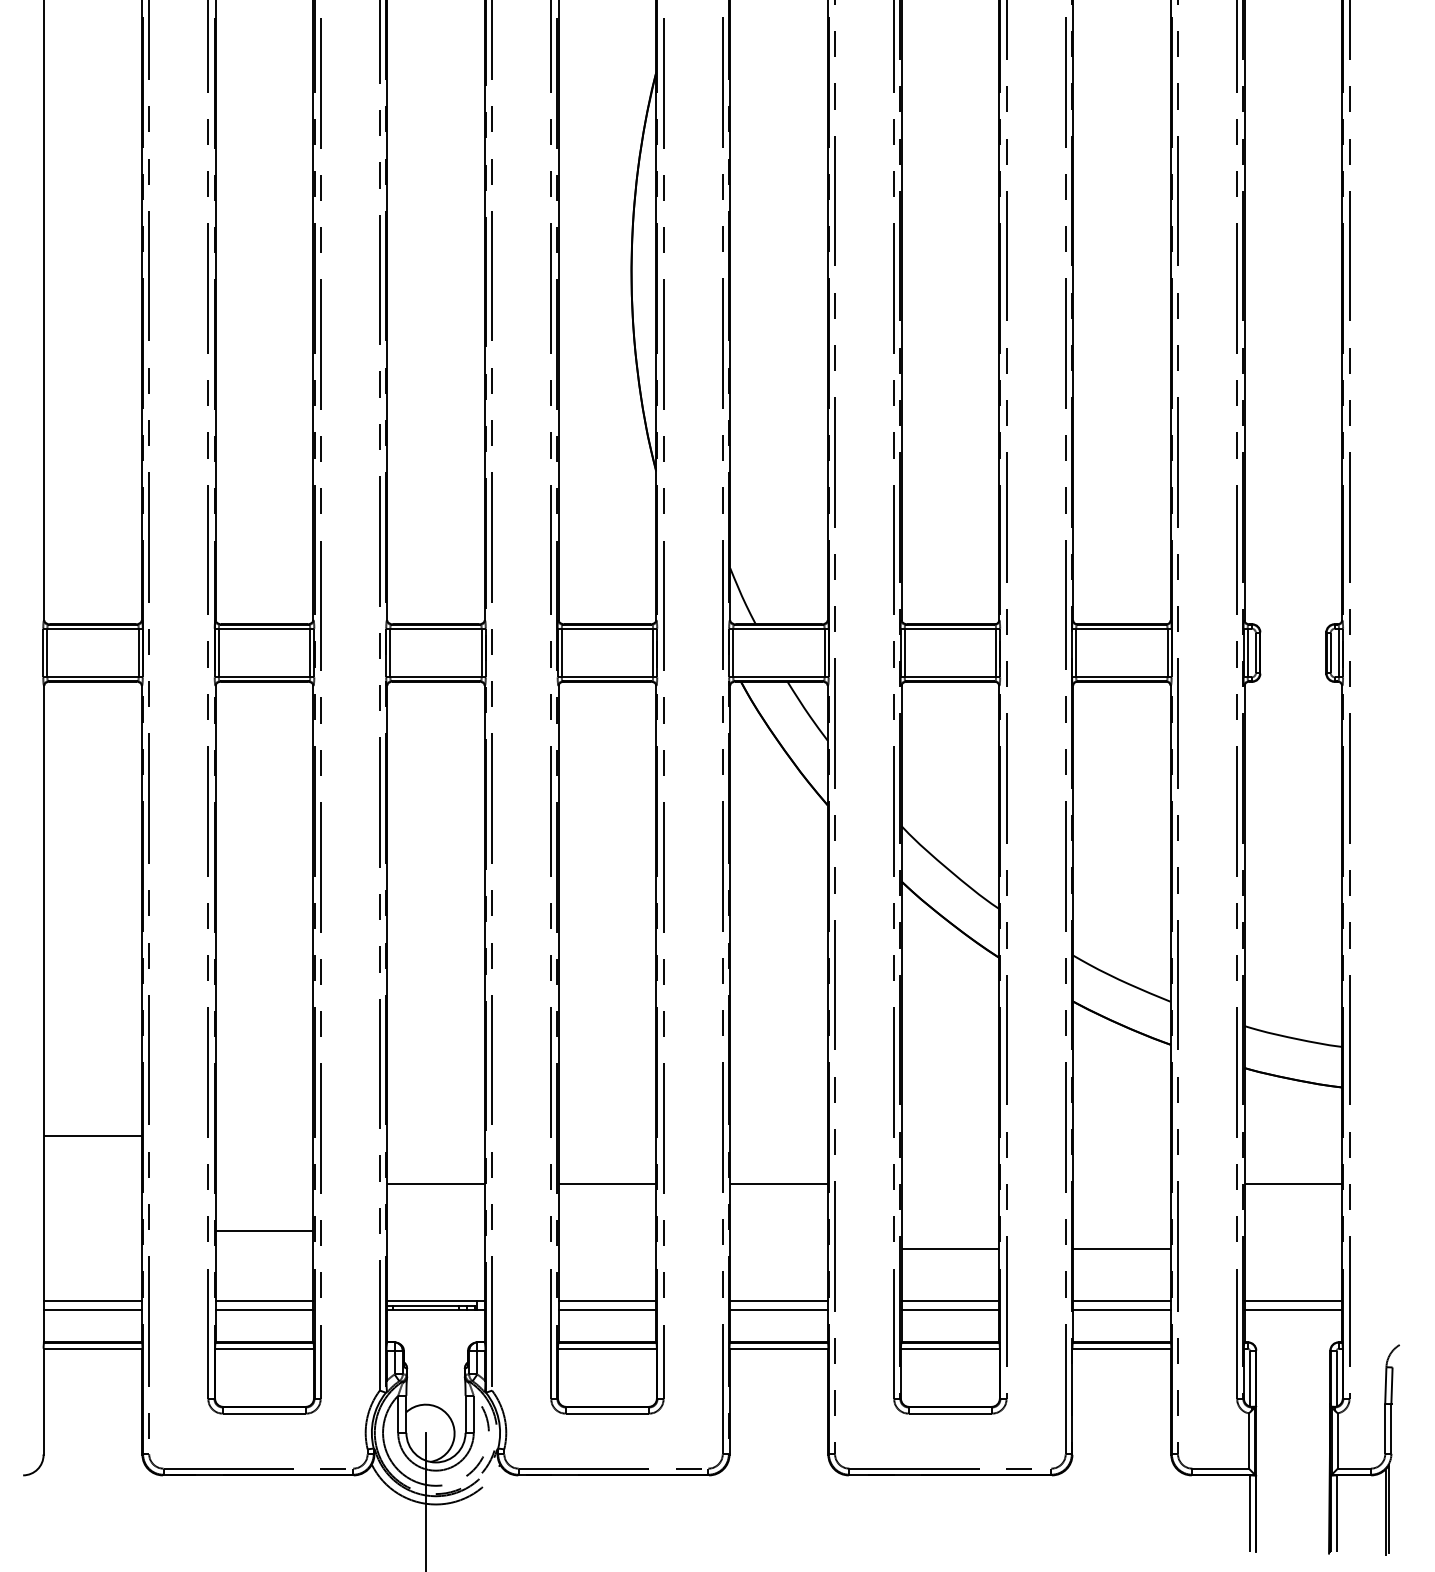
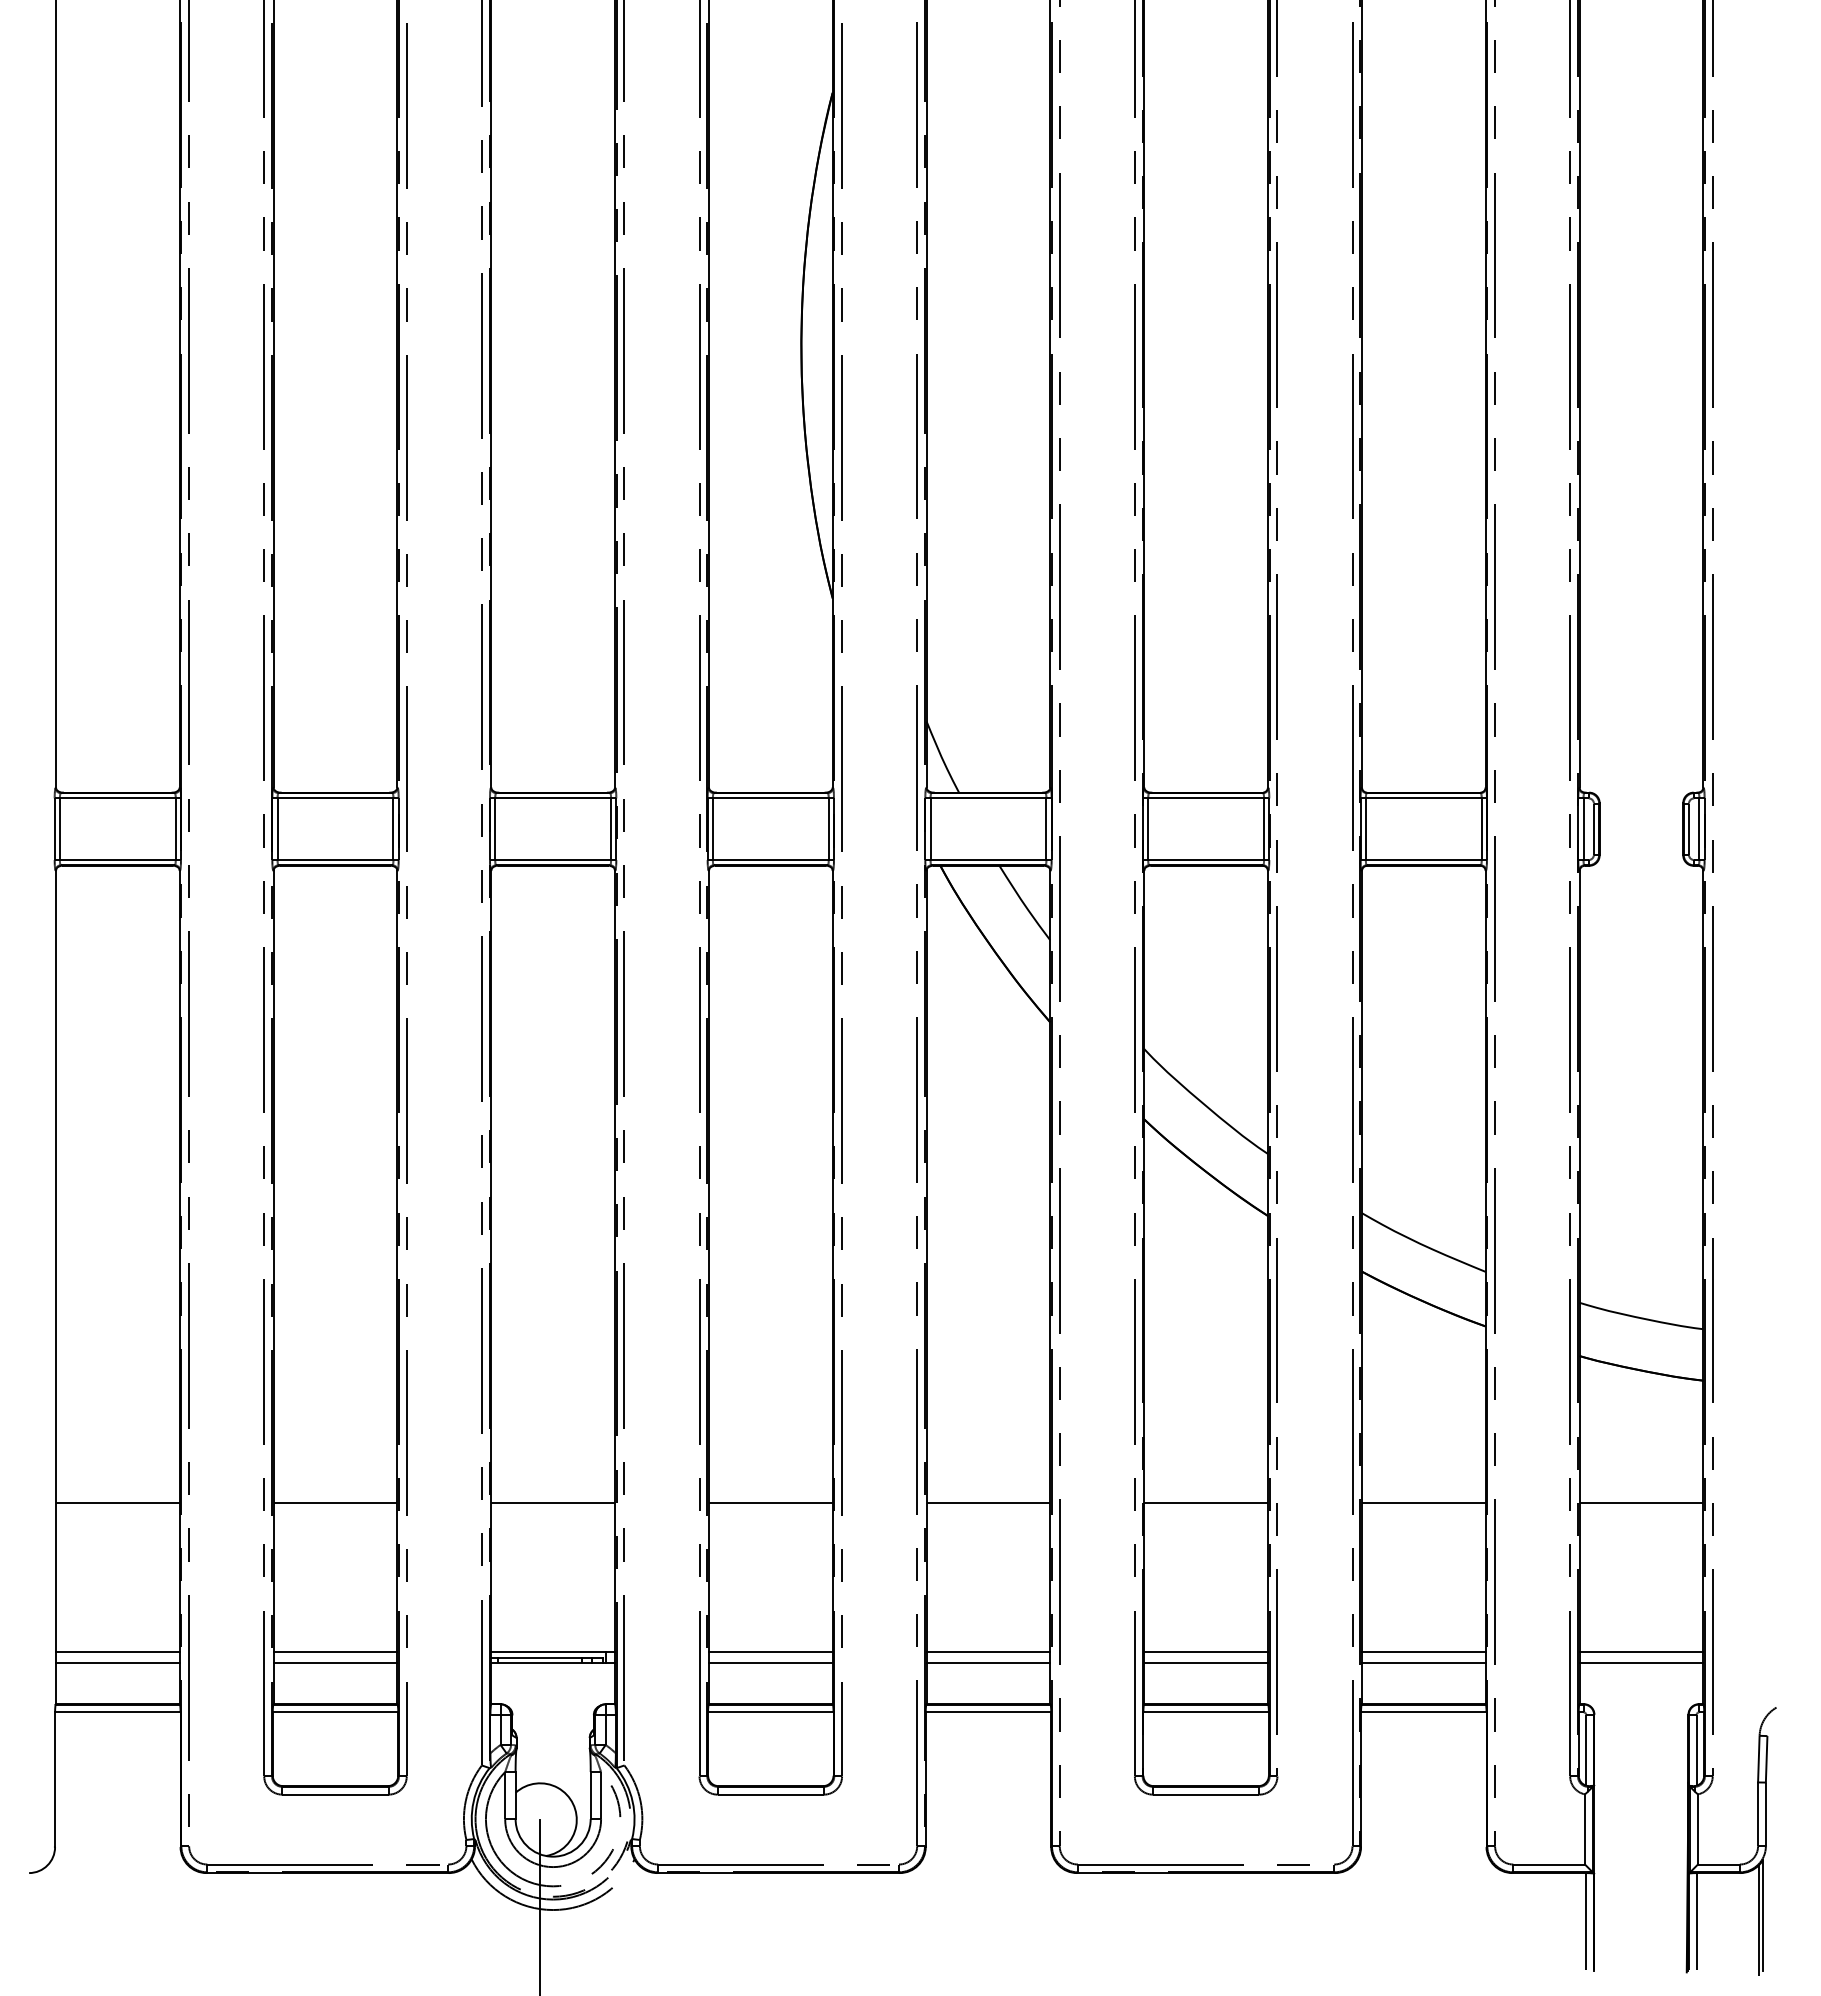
line: (92, 1136) -> (117, 1503), moved
line: (264, 1230) -> (335, 1503), moved
line: (949, 1248) -> (1205, 1503), moved
line: (1121, 1248) -> (1423, 1503), moved

